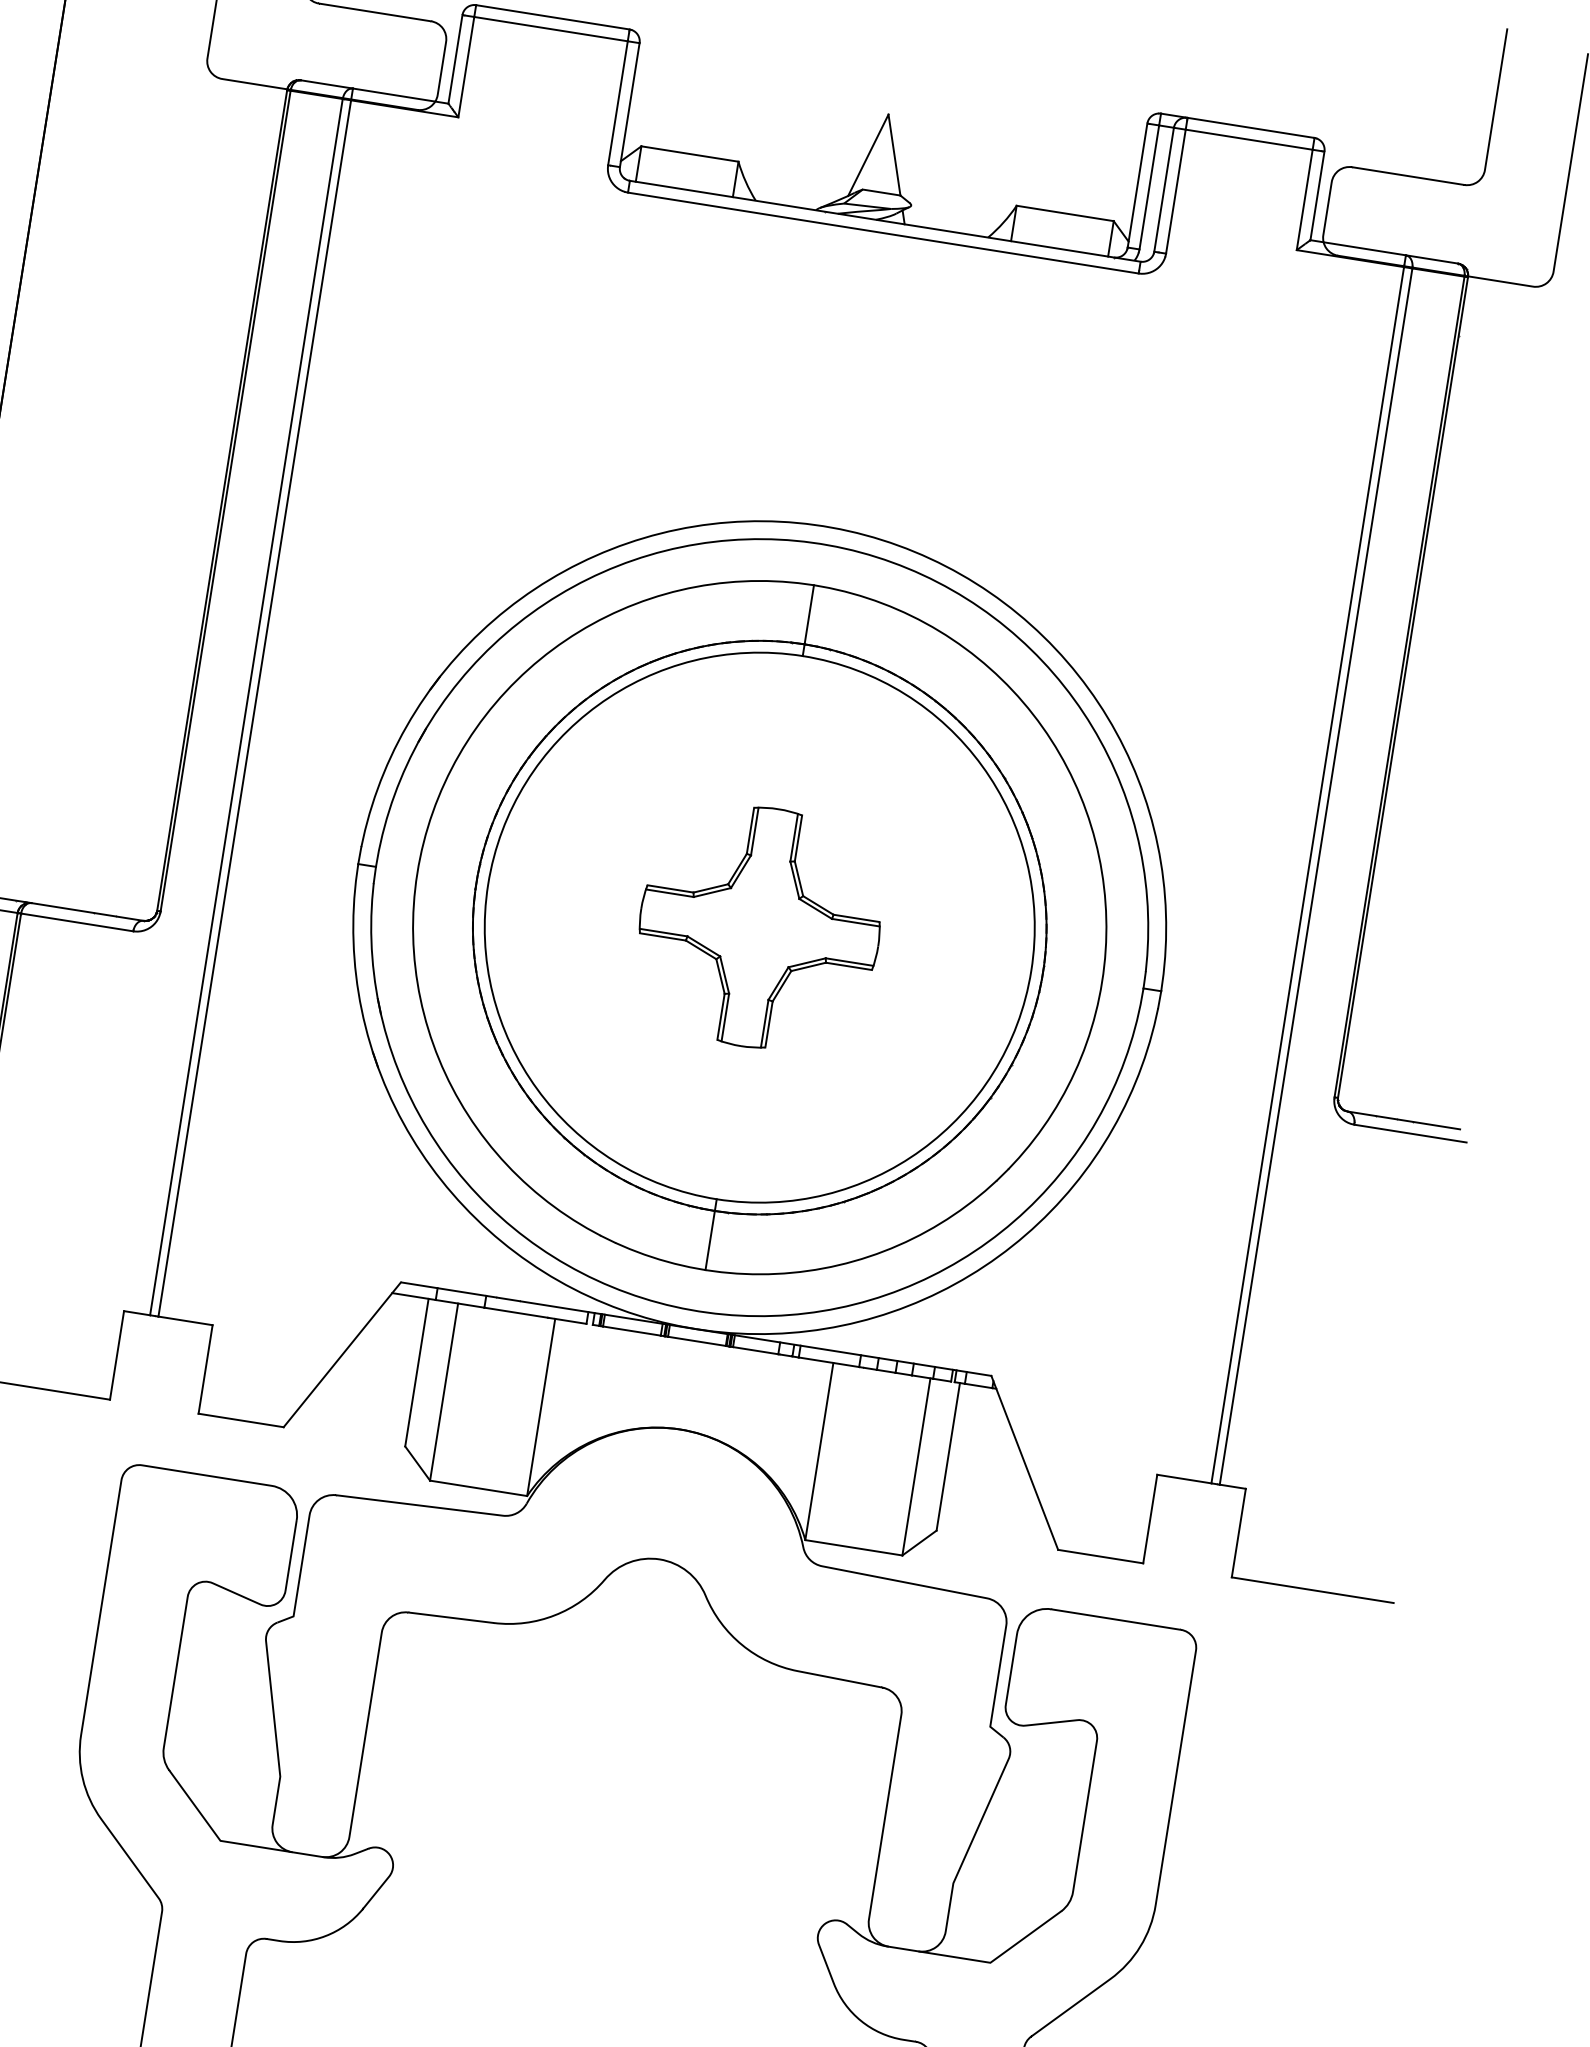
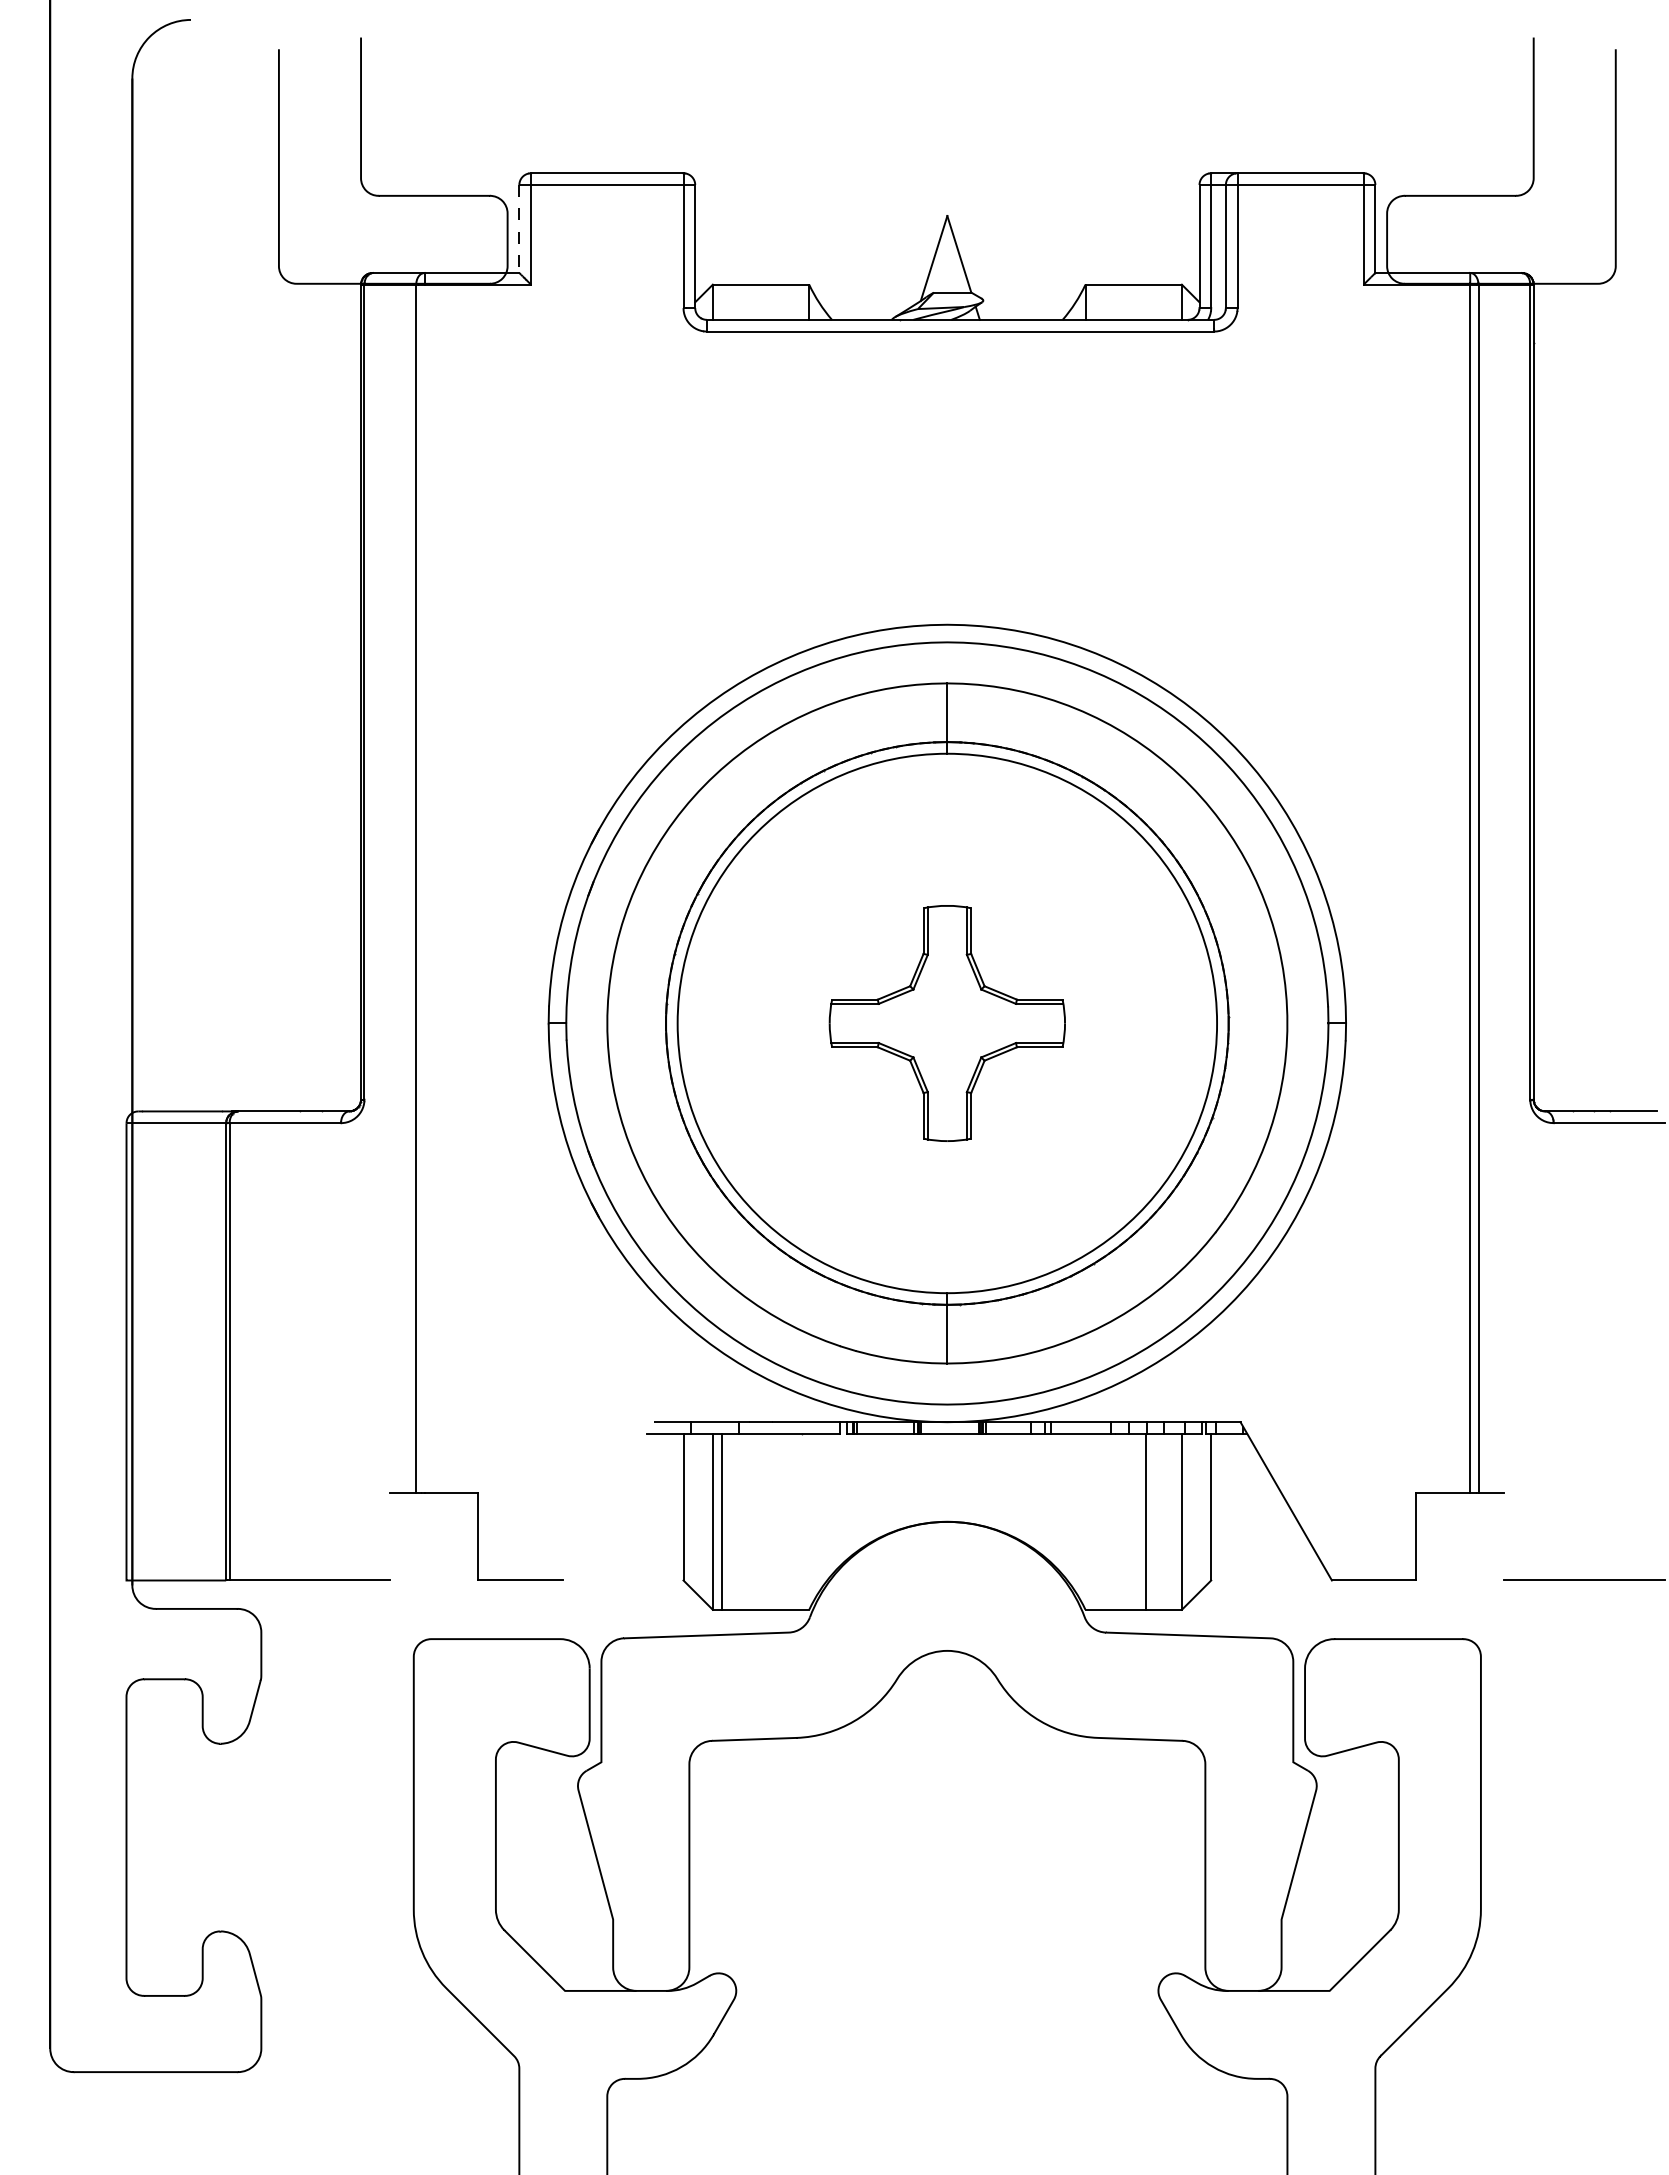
line: (455, 58) -> (519, 228), solid -> dashed
line: (254, 708) -> (424, 888), removed
line: (342, 1354) -> (608, 1501), removed
line: (117, 1355) -> (390, 1536), removed
line: (541, 1407) -> (722, 1521), moved
line: (819, 1451) -> (1145, 1521), moved
line: (1238, 1533) -> (1504, 1536), removed

